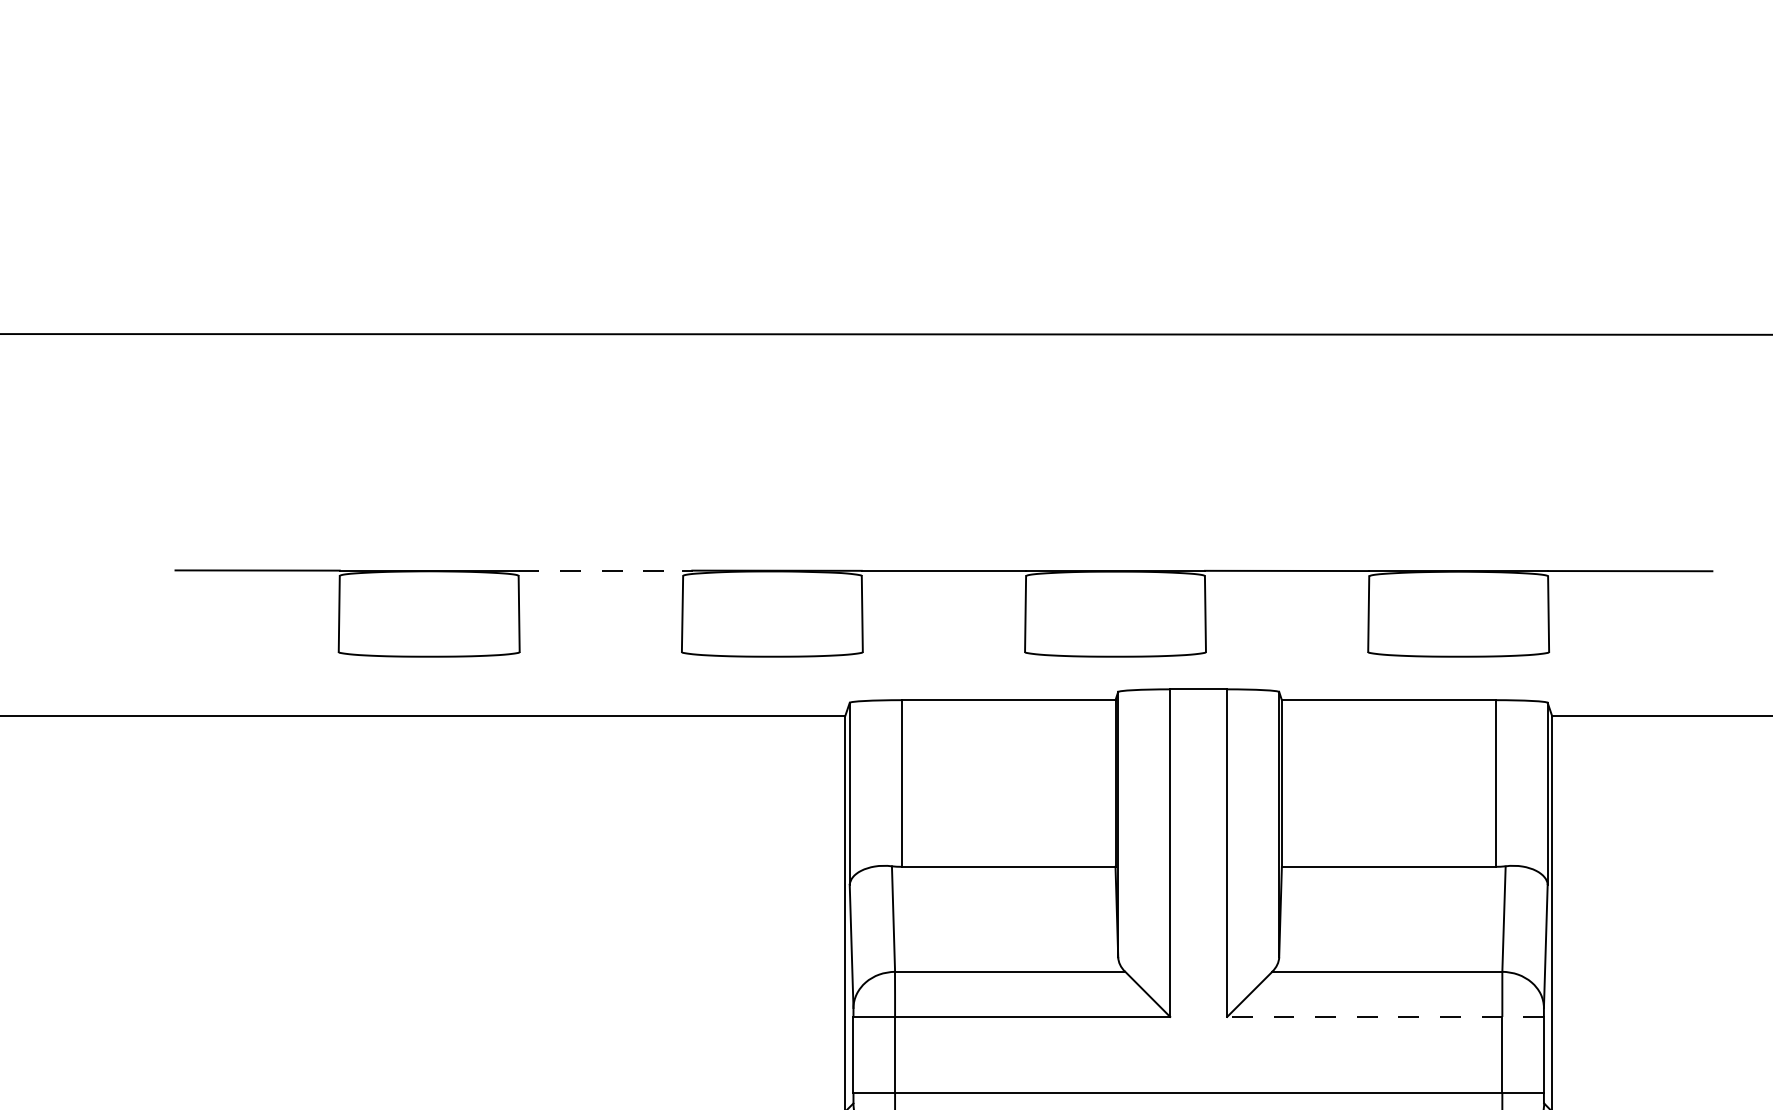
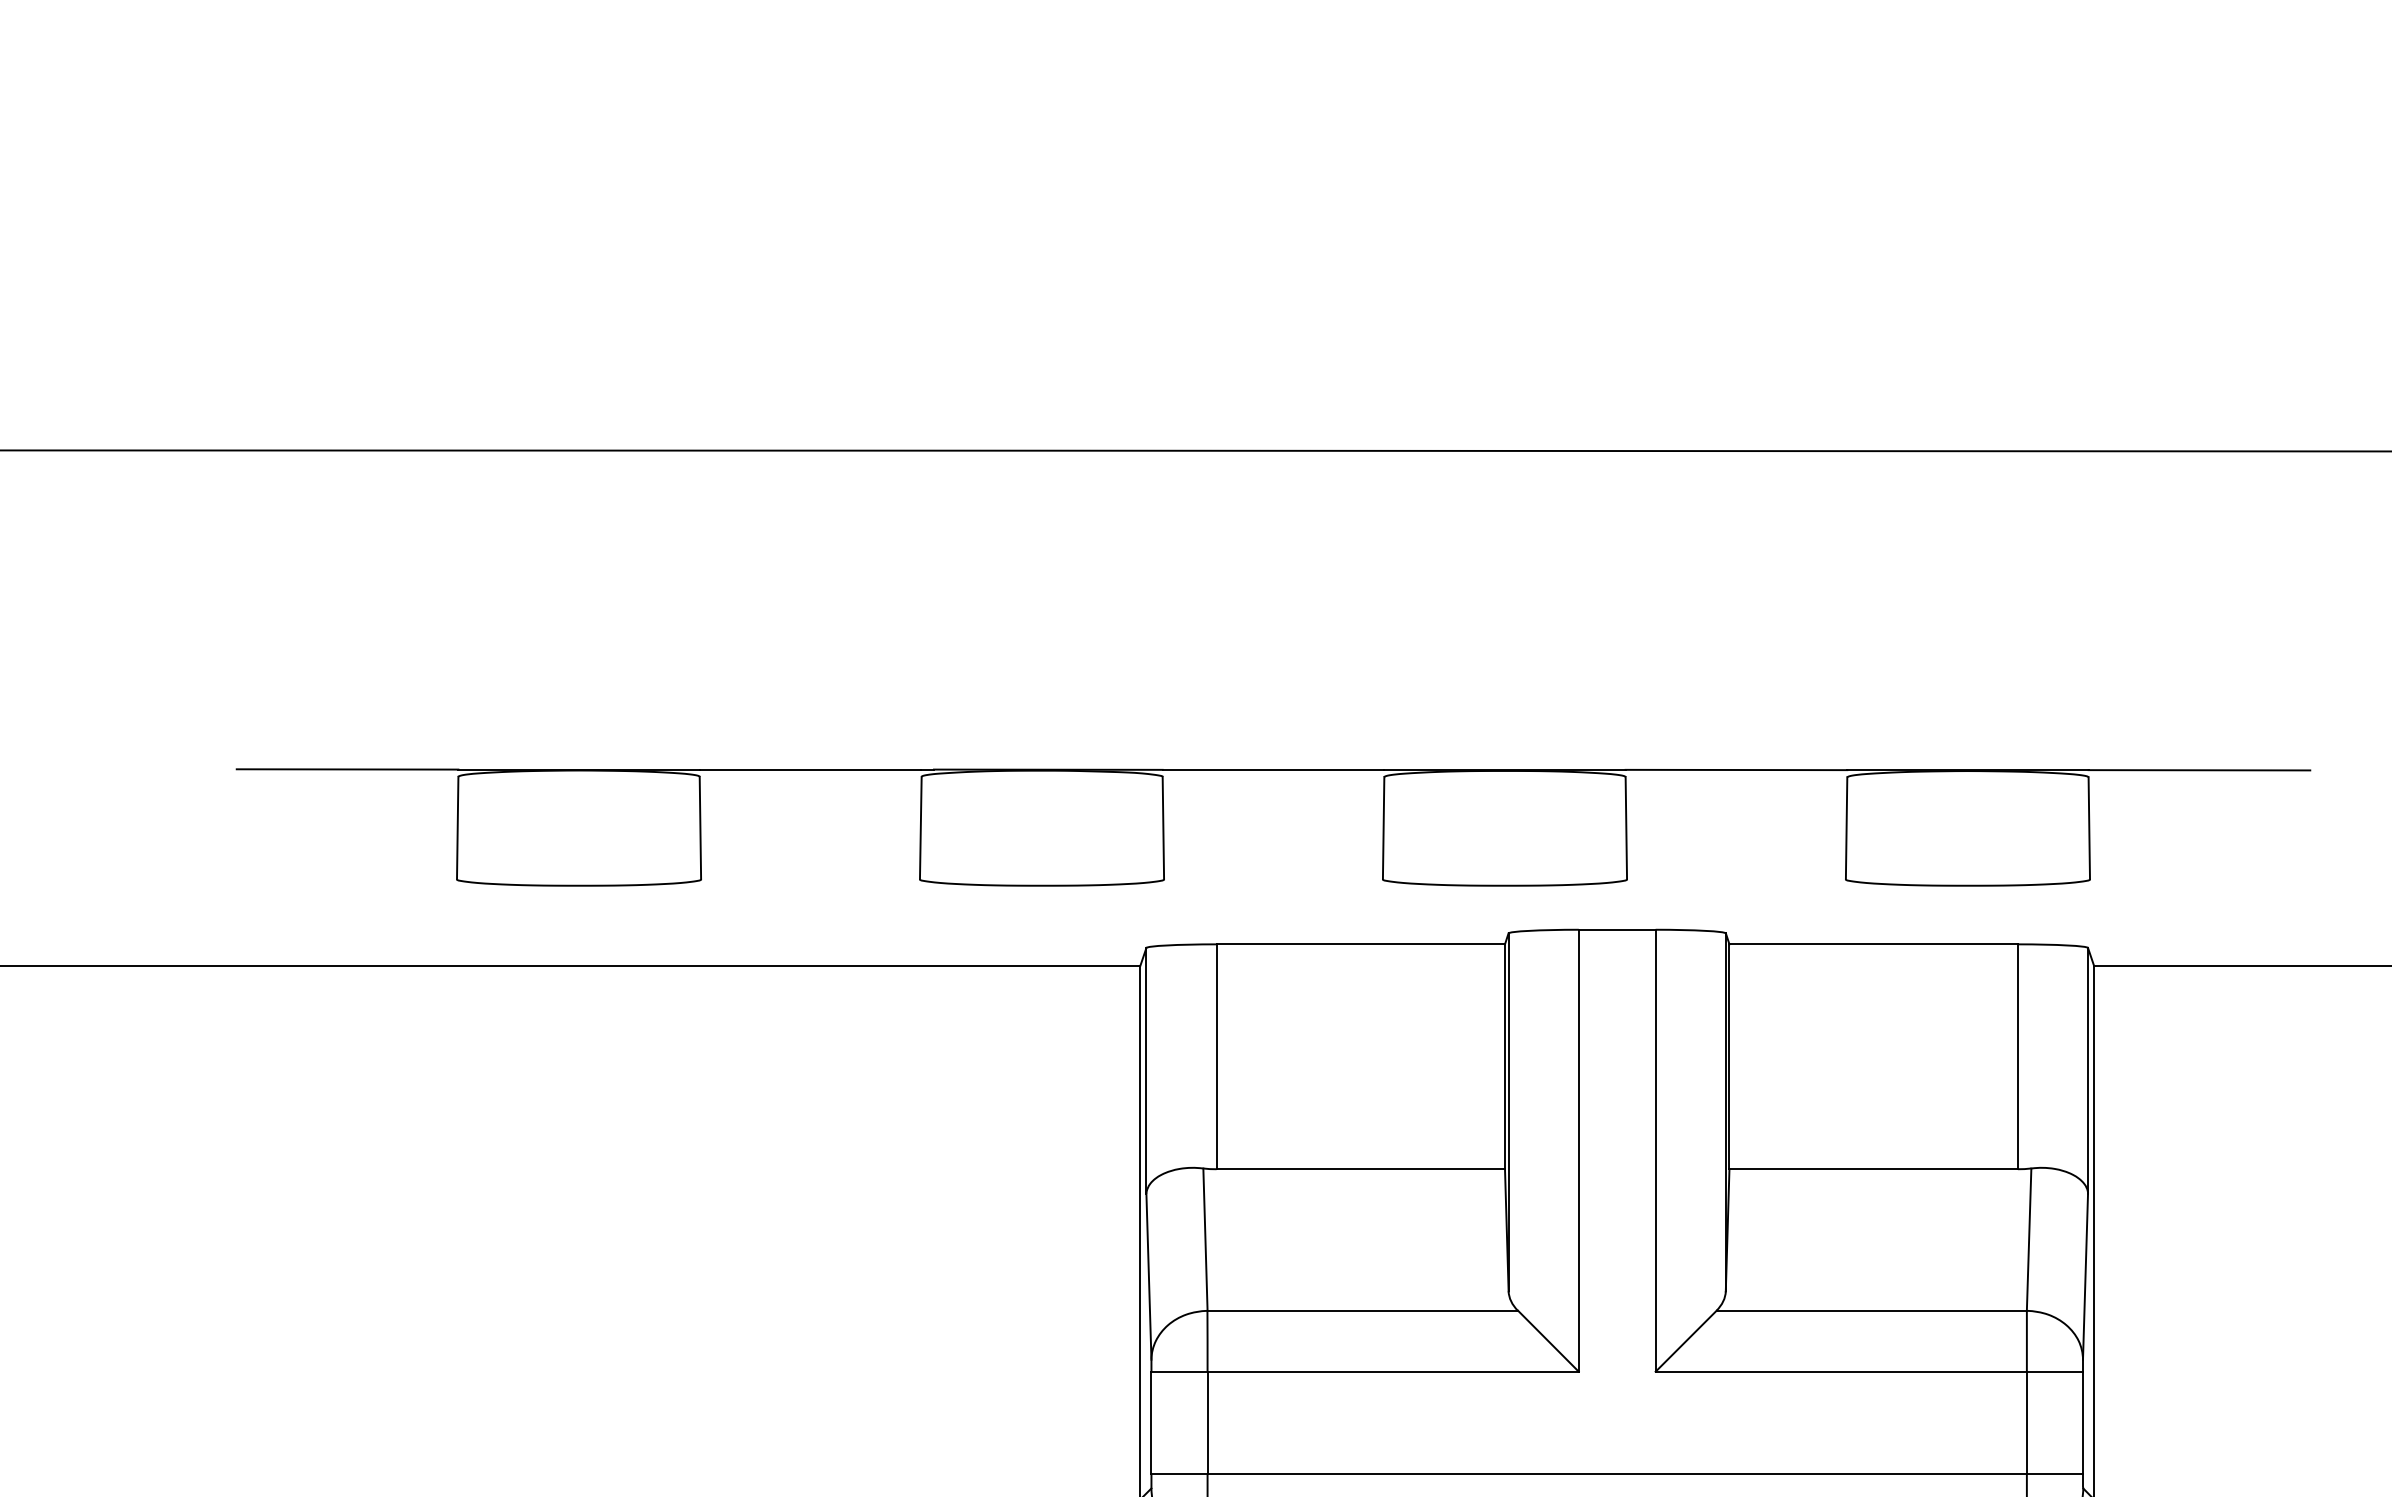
line: (600, 570) -> (810, 769), dashed -> solid
line: (1385, 1016) -> (1869, 1371), dashed -> solid

